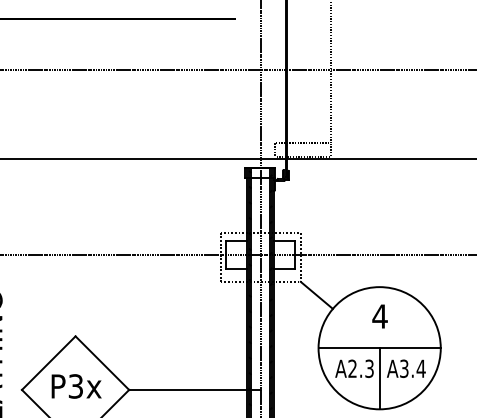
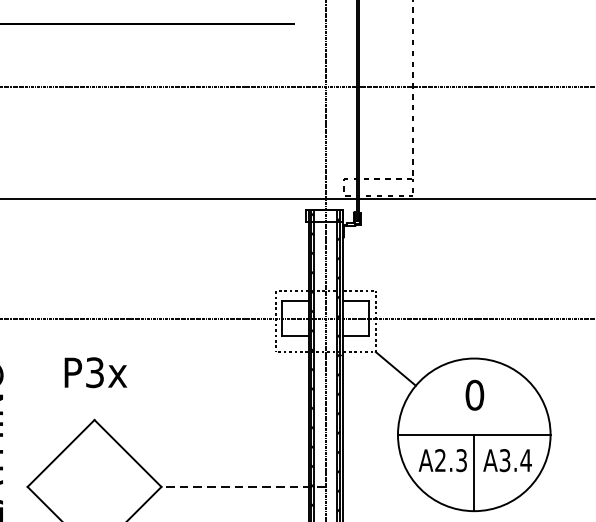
text: (379, 316) -> (474, 395), 4 -> 0
text: (76, 386) -> (95, 372), moved
line: (194, 389) -> (243, 486), solid -> dashed

